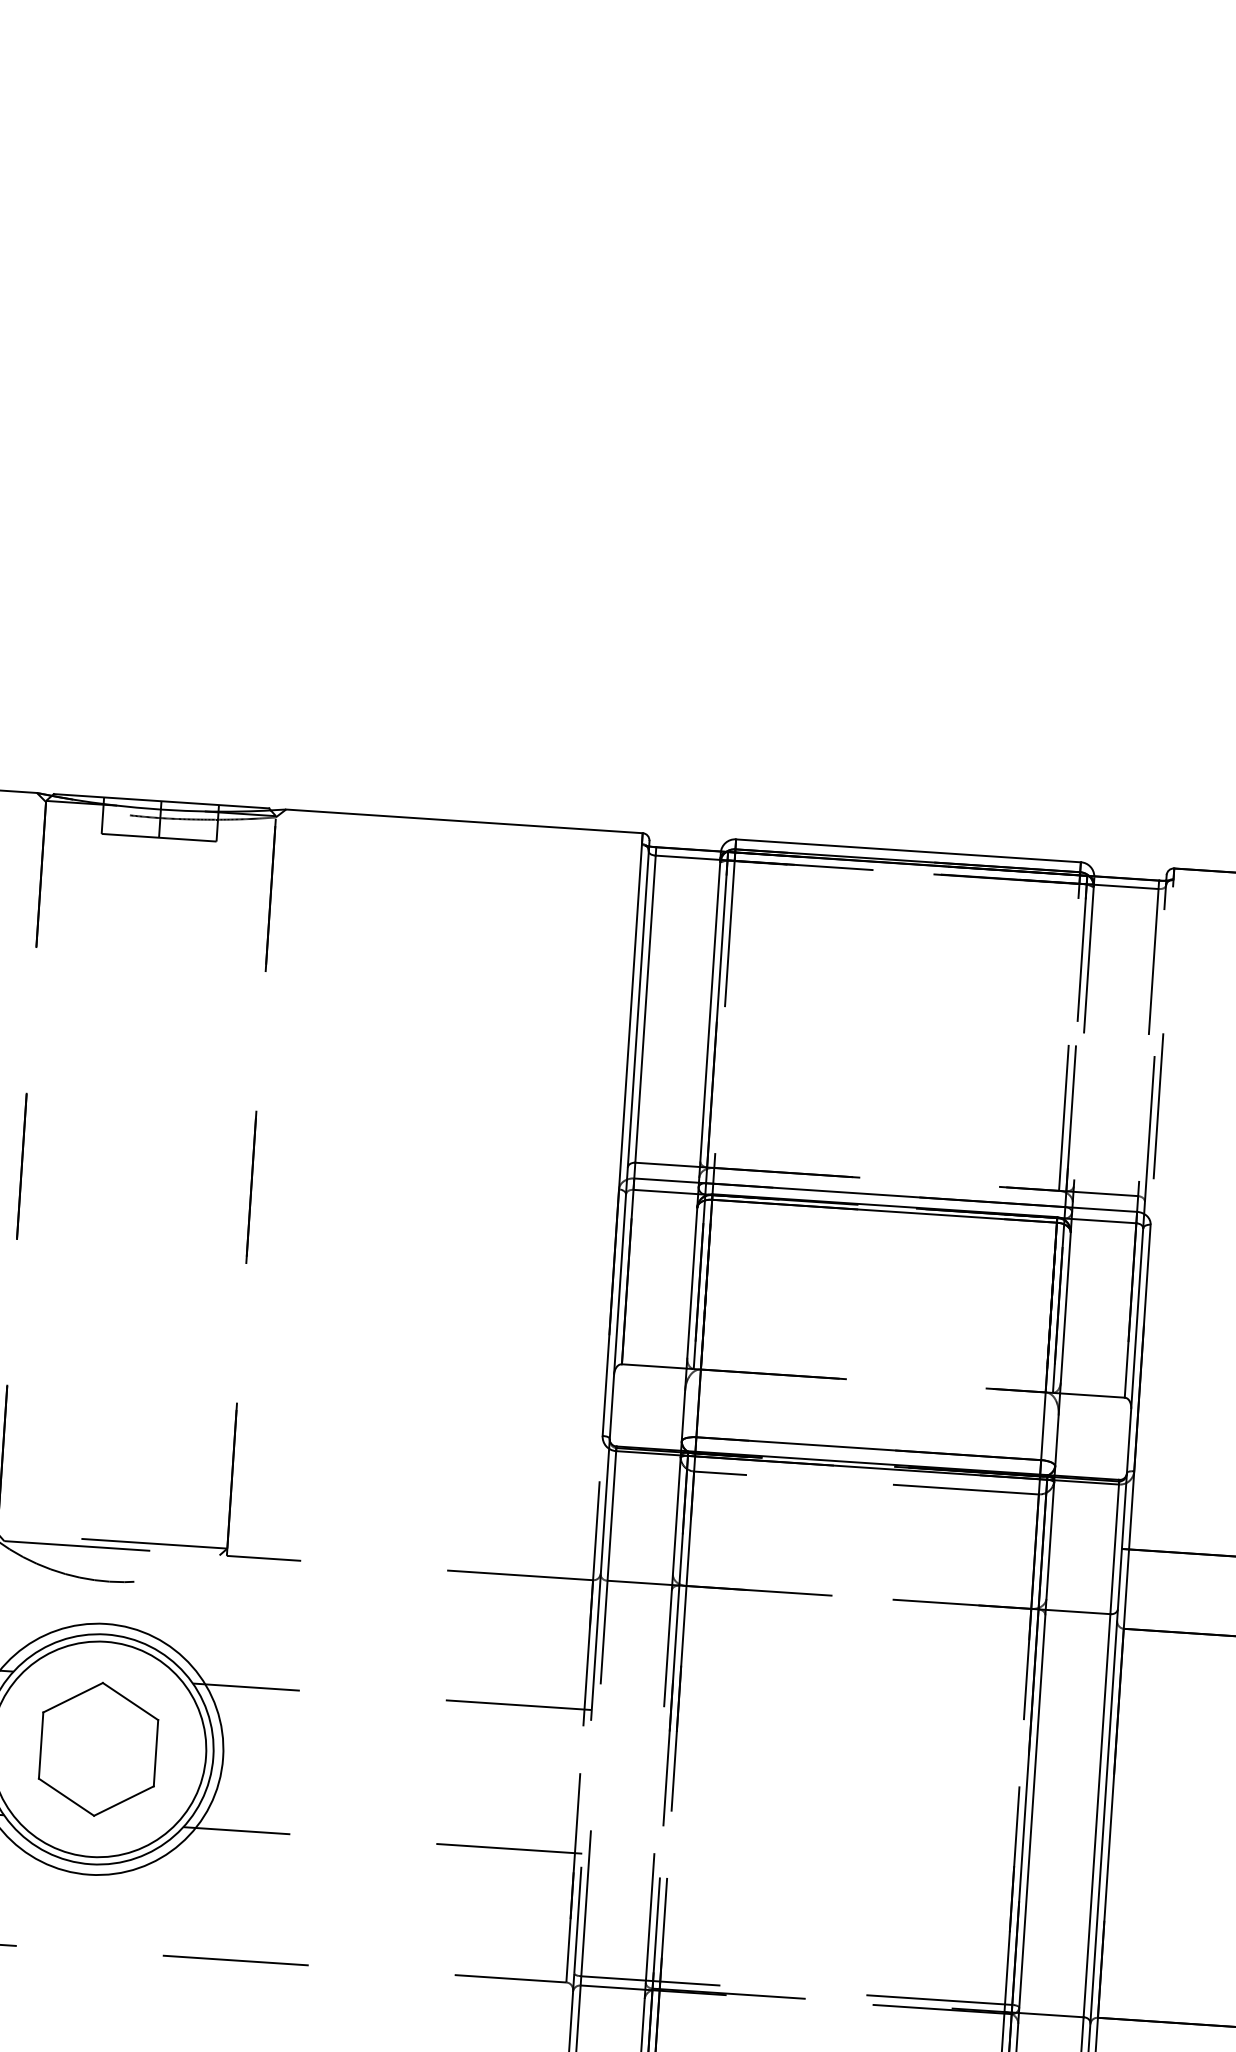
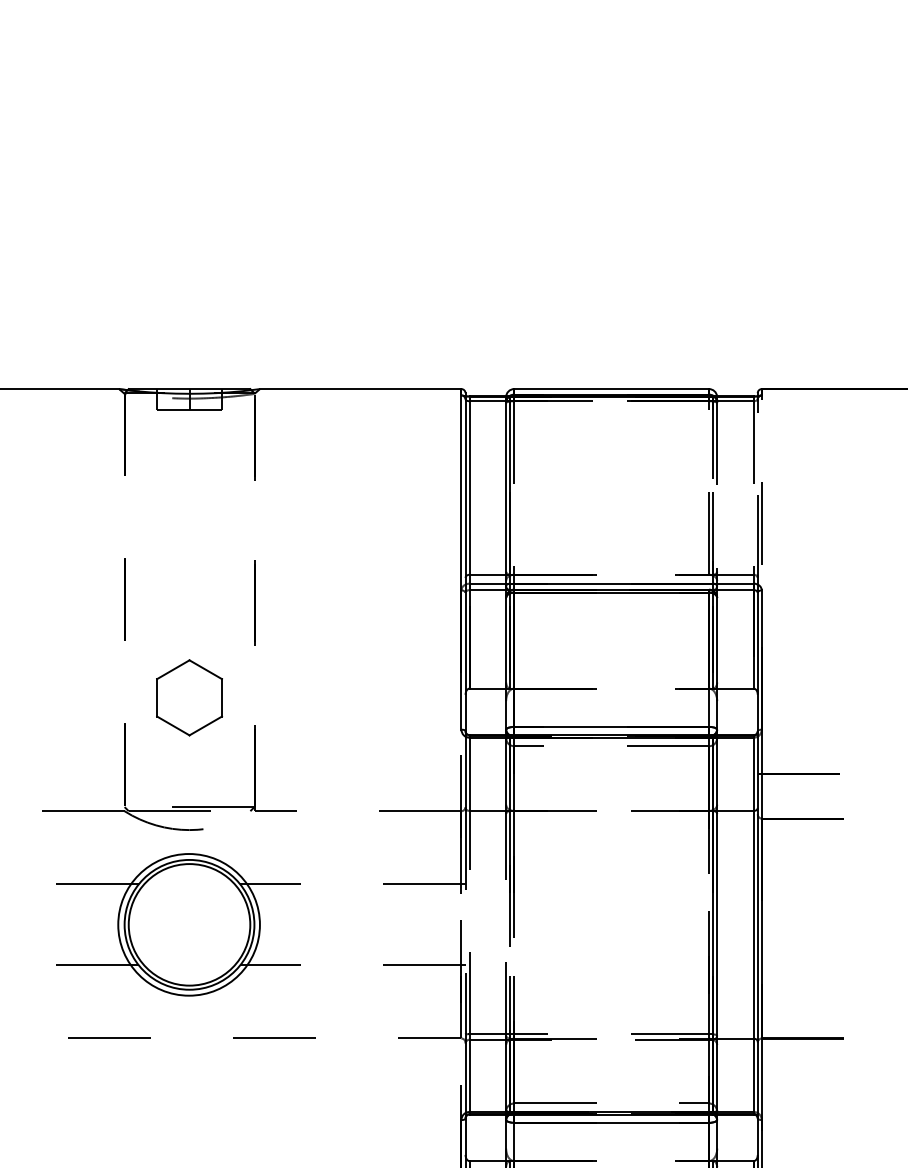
part: (98, 1748) -> (189, 697), moved

